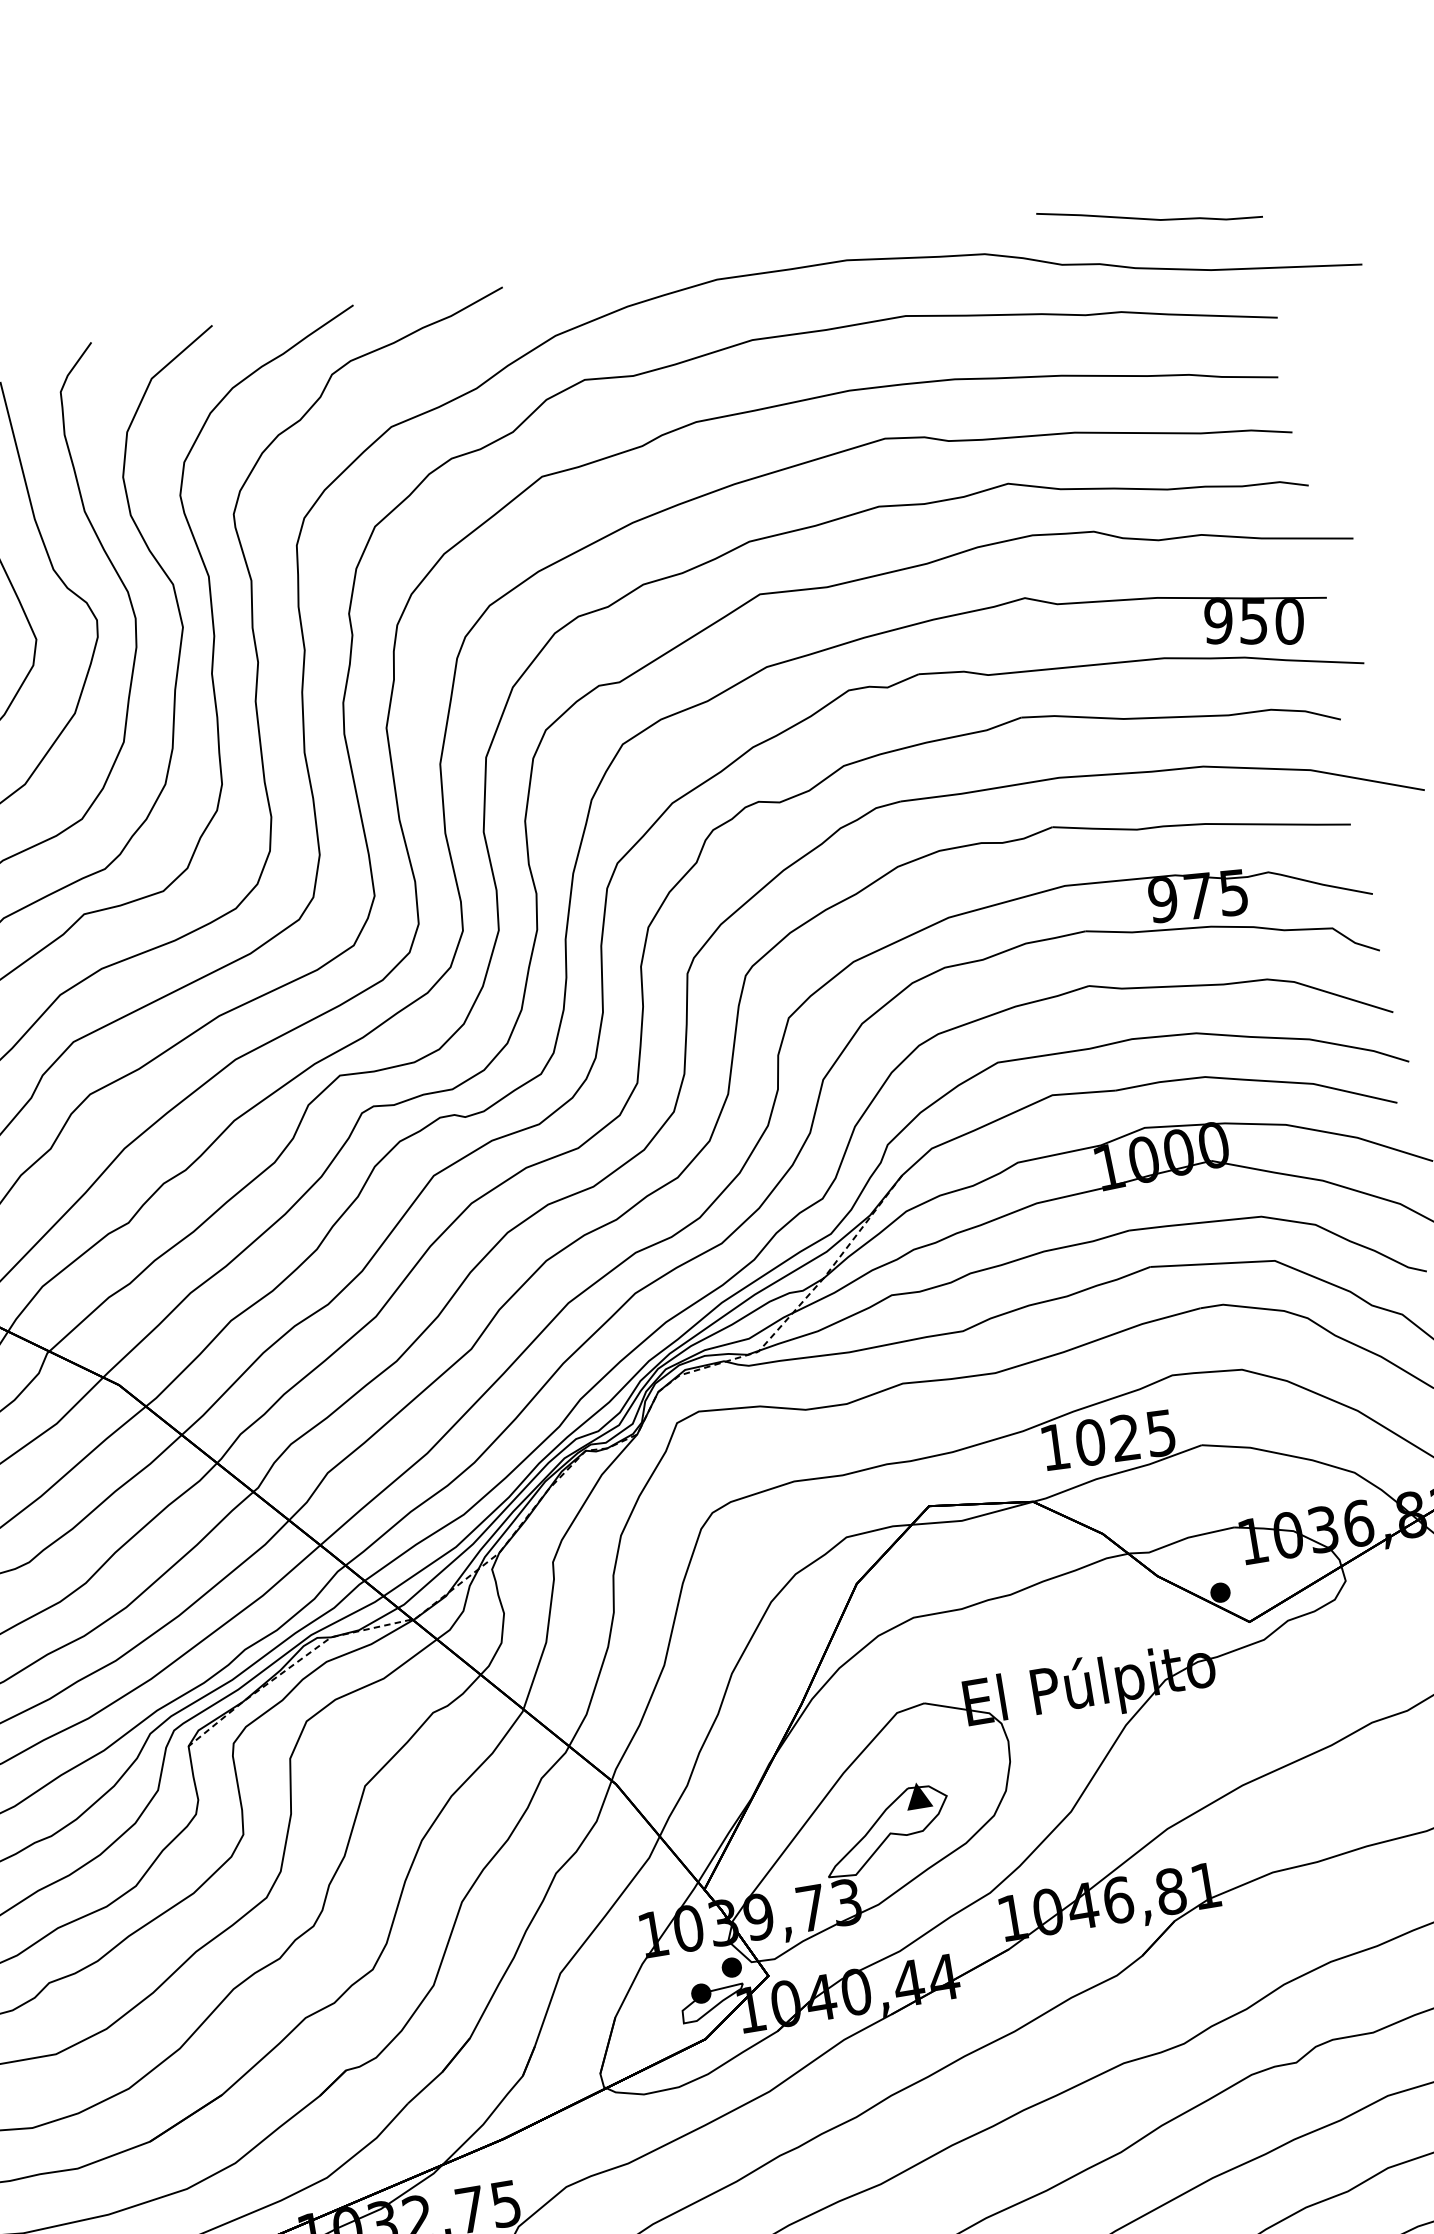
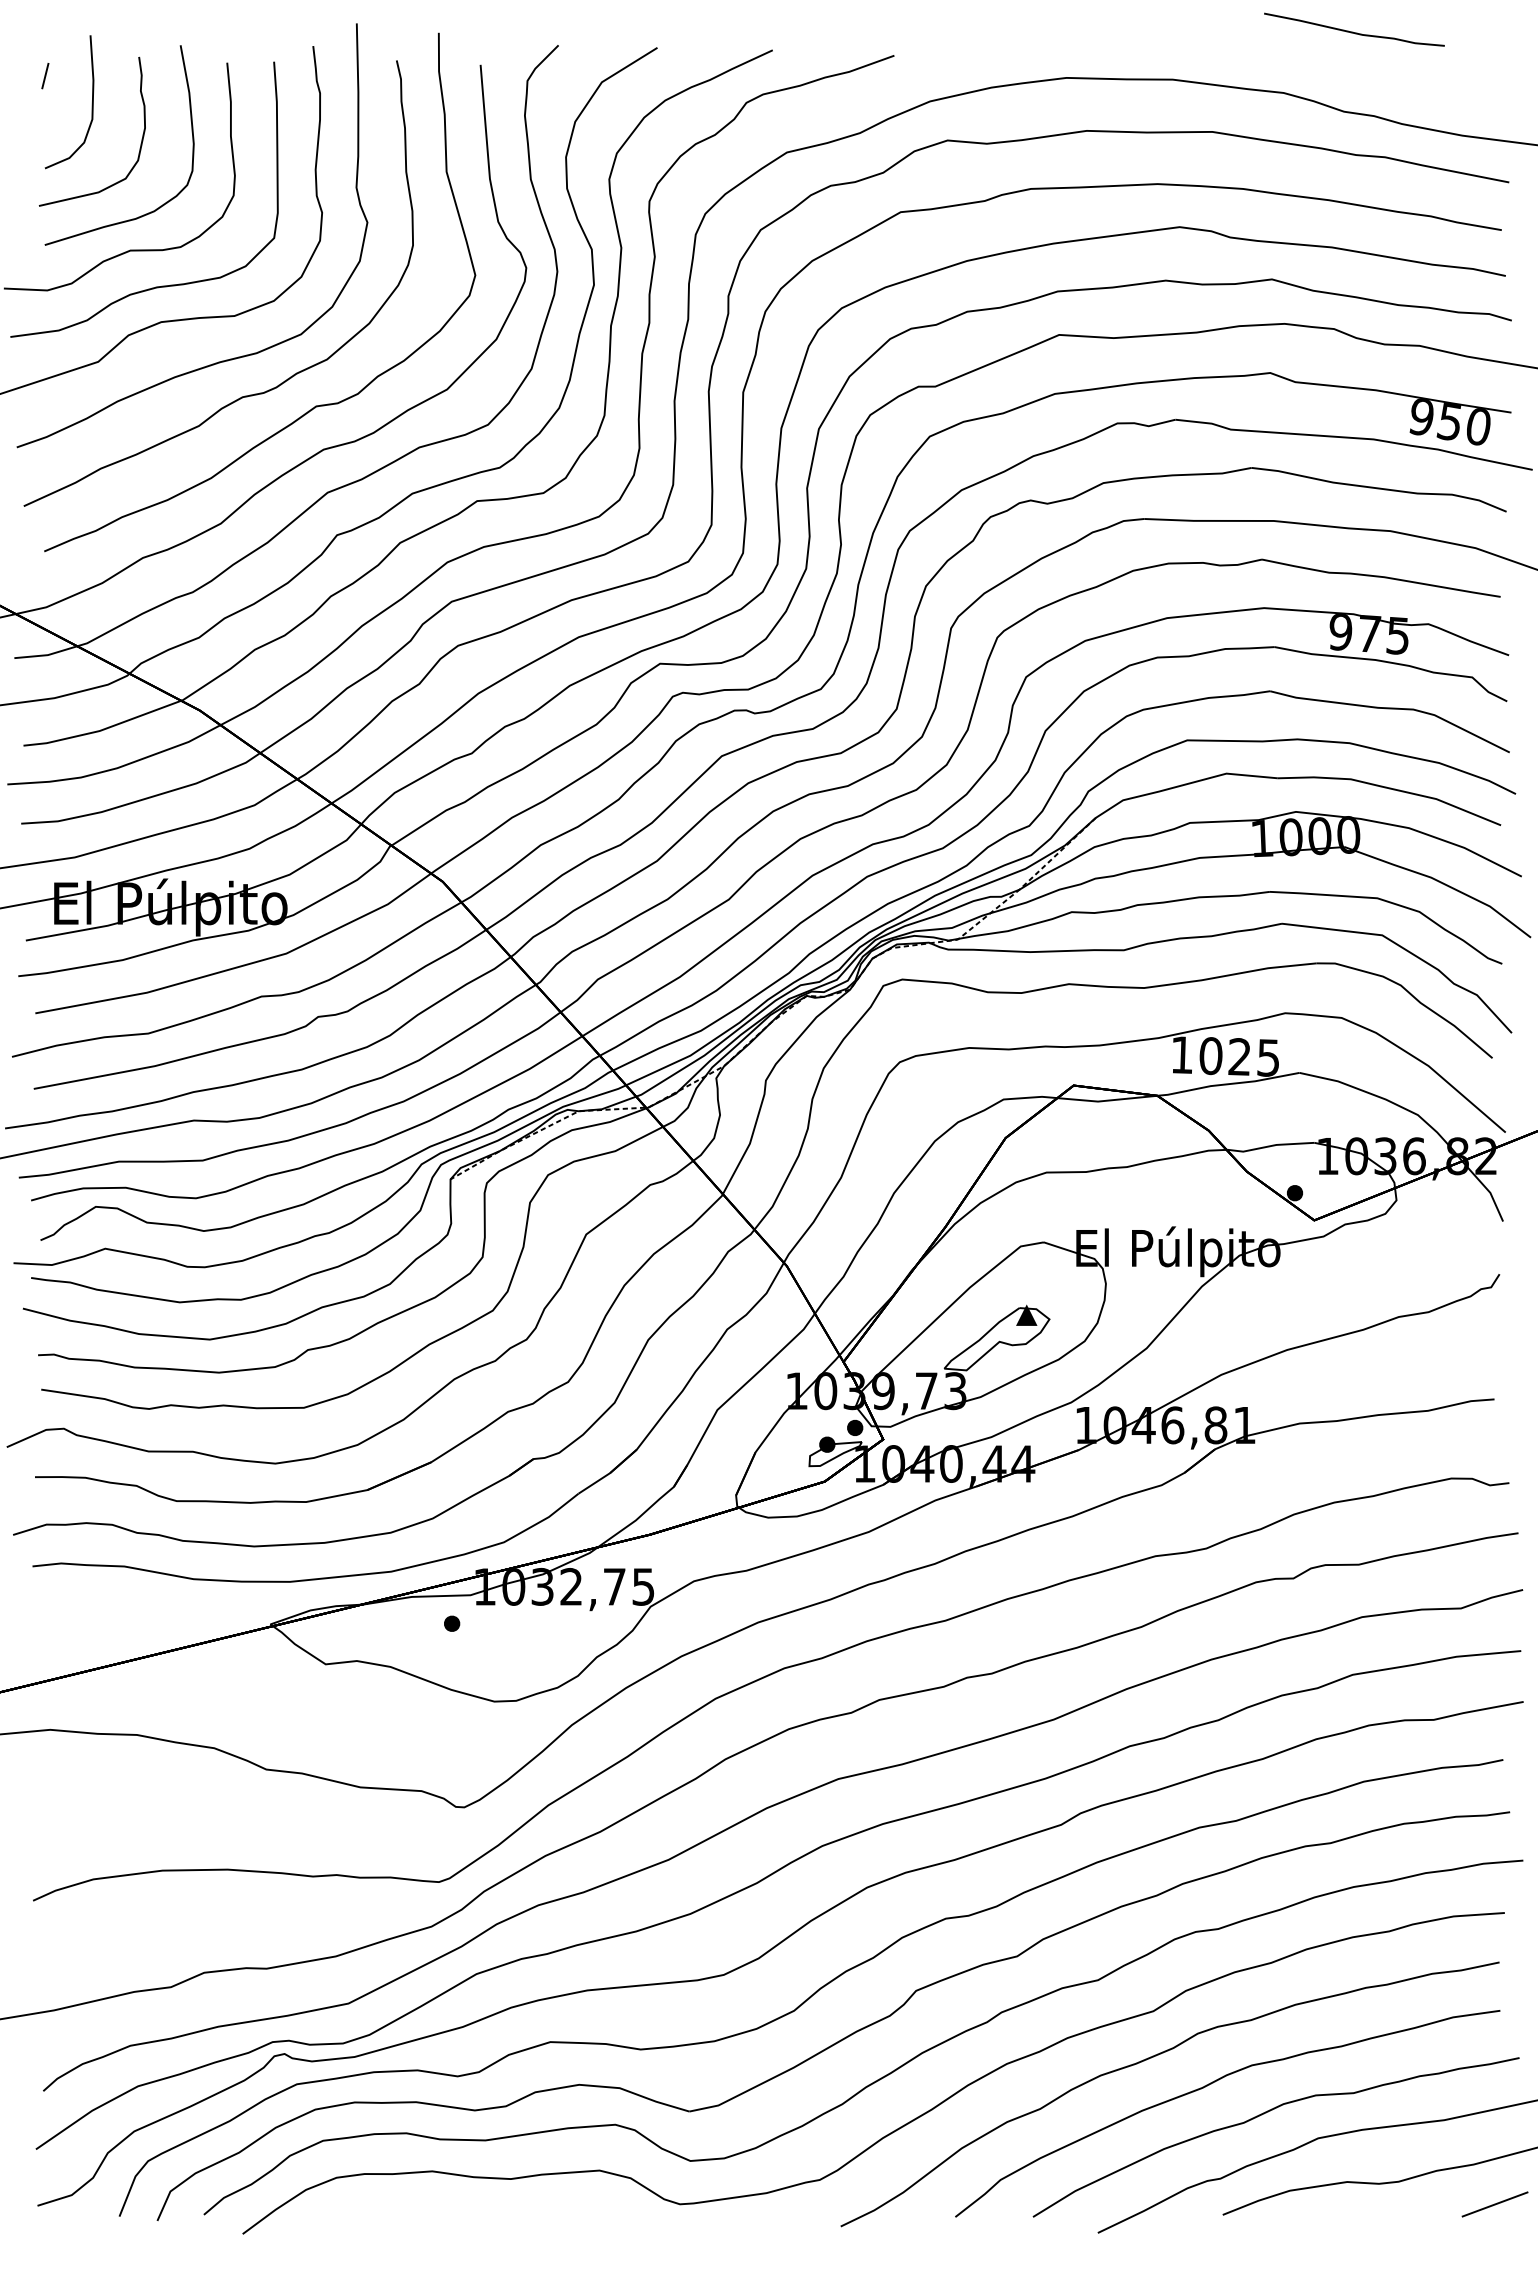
curve: (1148, 217) -> (1353, 31), moved

